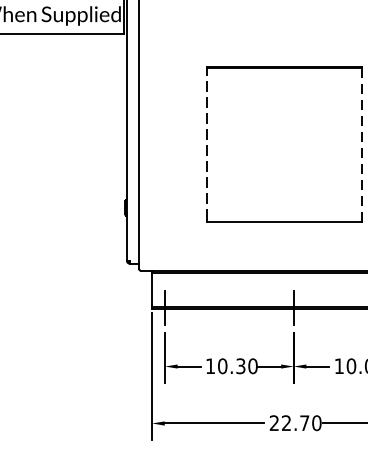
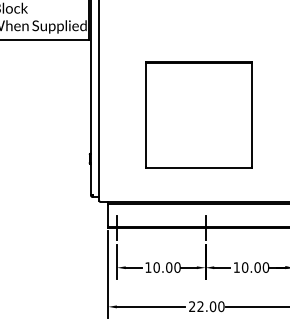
line: (207, 143) -> (146, 114), dashed -> solid
line: (362, 144) -> (252, 115), dashed -> solid
text: (241, 366) -> (169, 267), 10.30 -> 10.00
text: (303, 422) -> (212, 306), 22.70 -> 22.00

